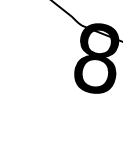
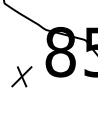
part: (38, 84) -> (21, 76), added

